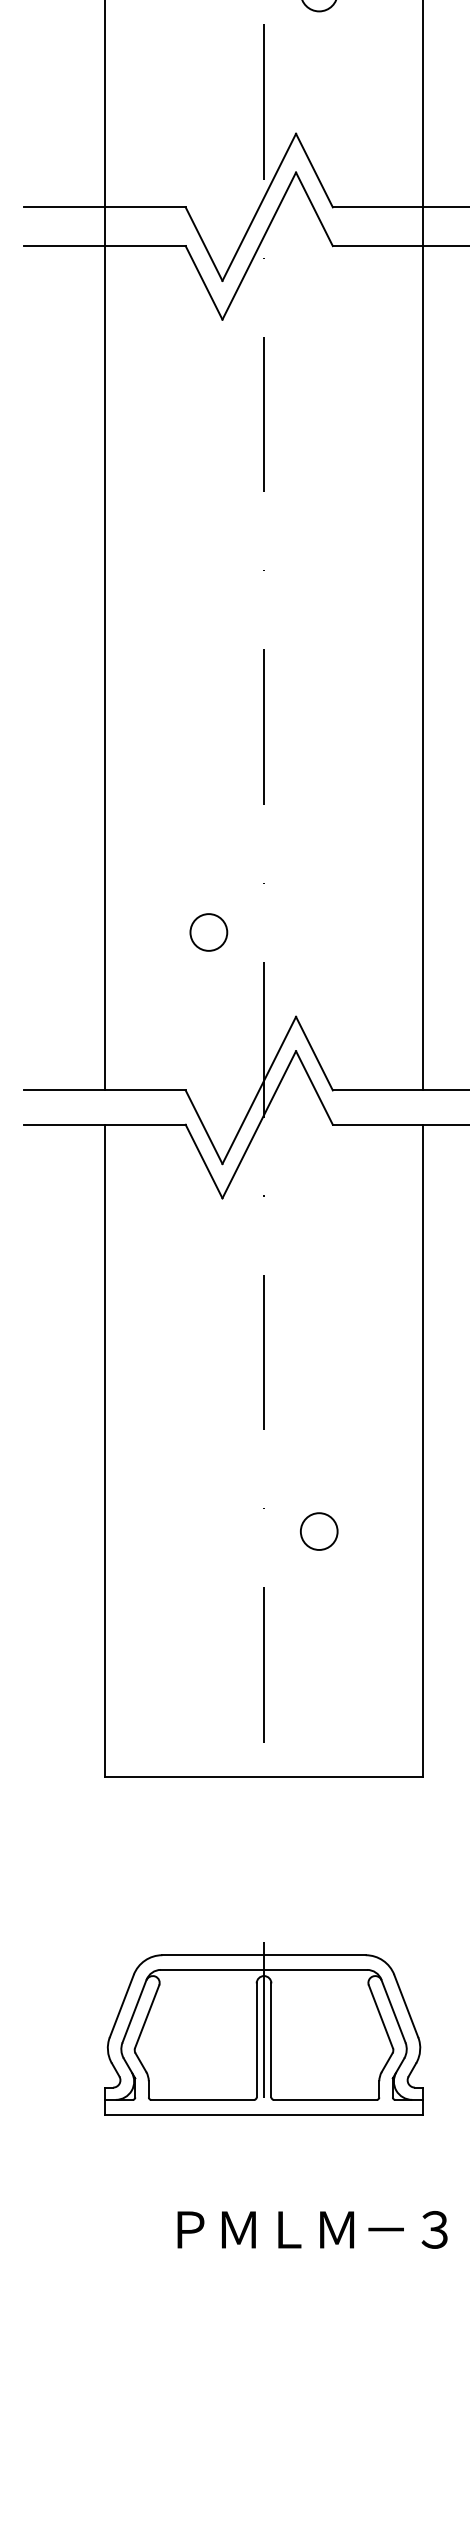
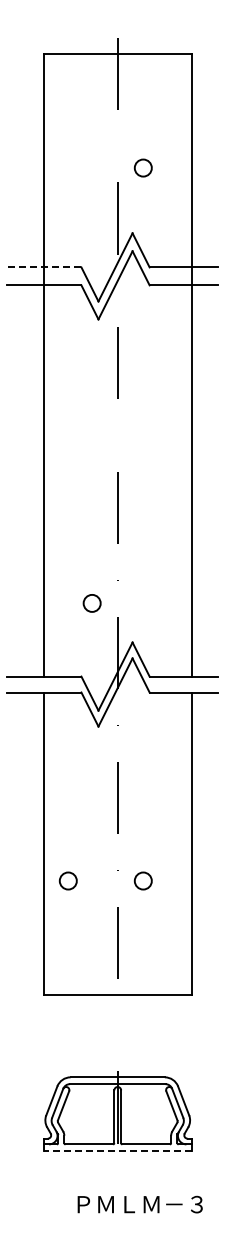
line: (103, 207) -> (43, 267), solid -> dashed
circle: (155, 1530) -> (67, 880), added
line: (263, 2115) -> (117, 1151), solid -> dashed

